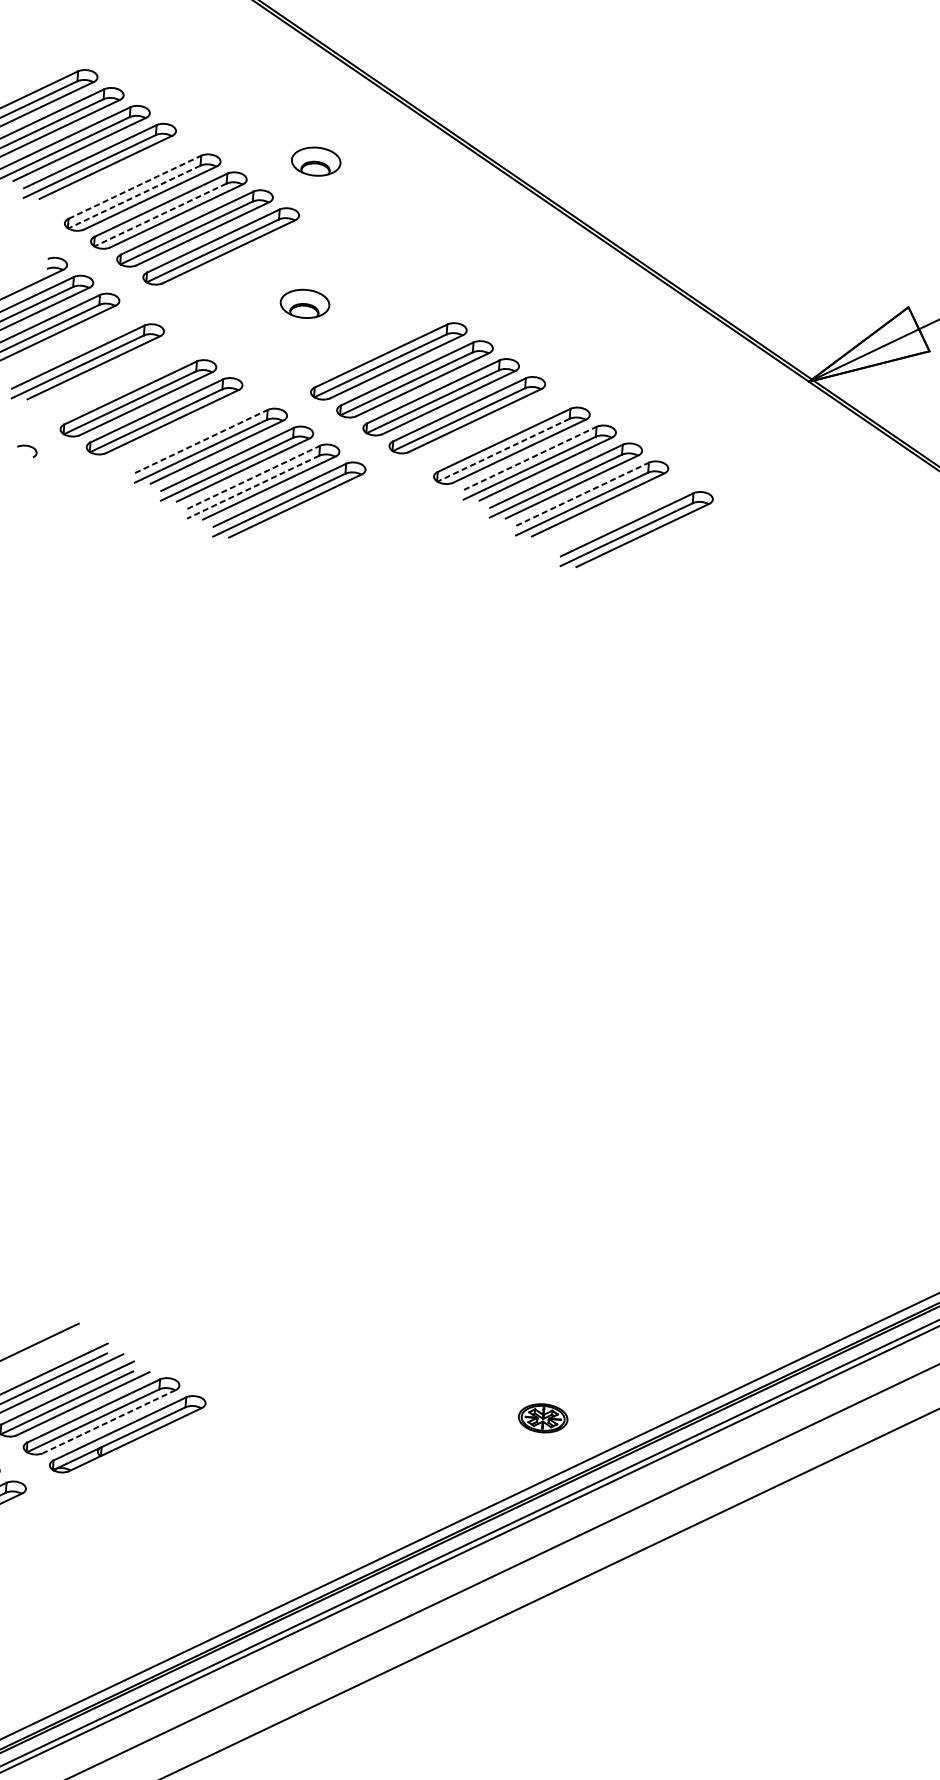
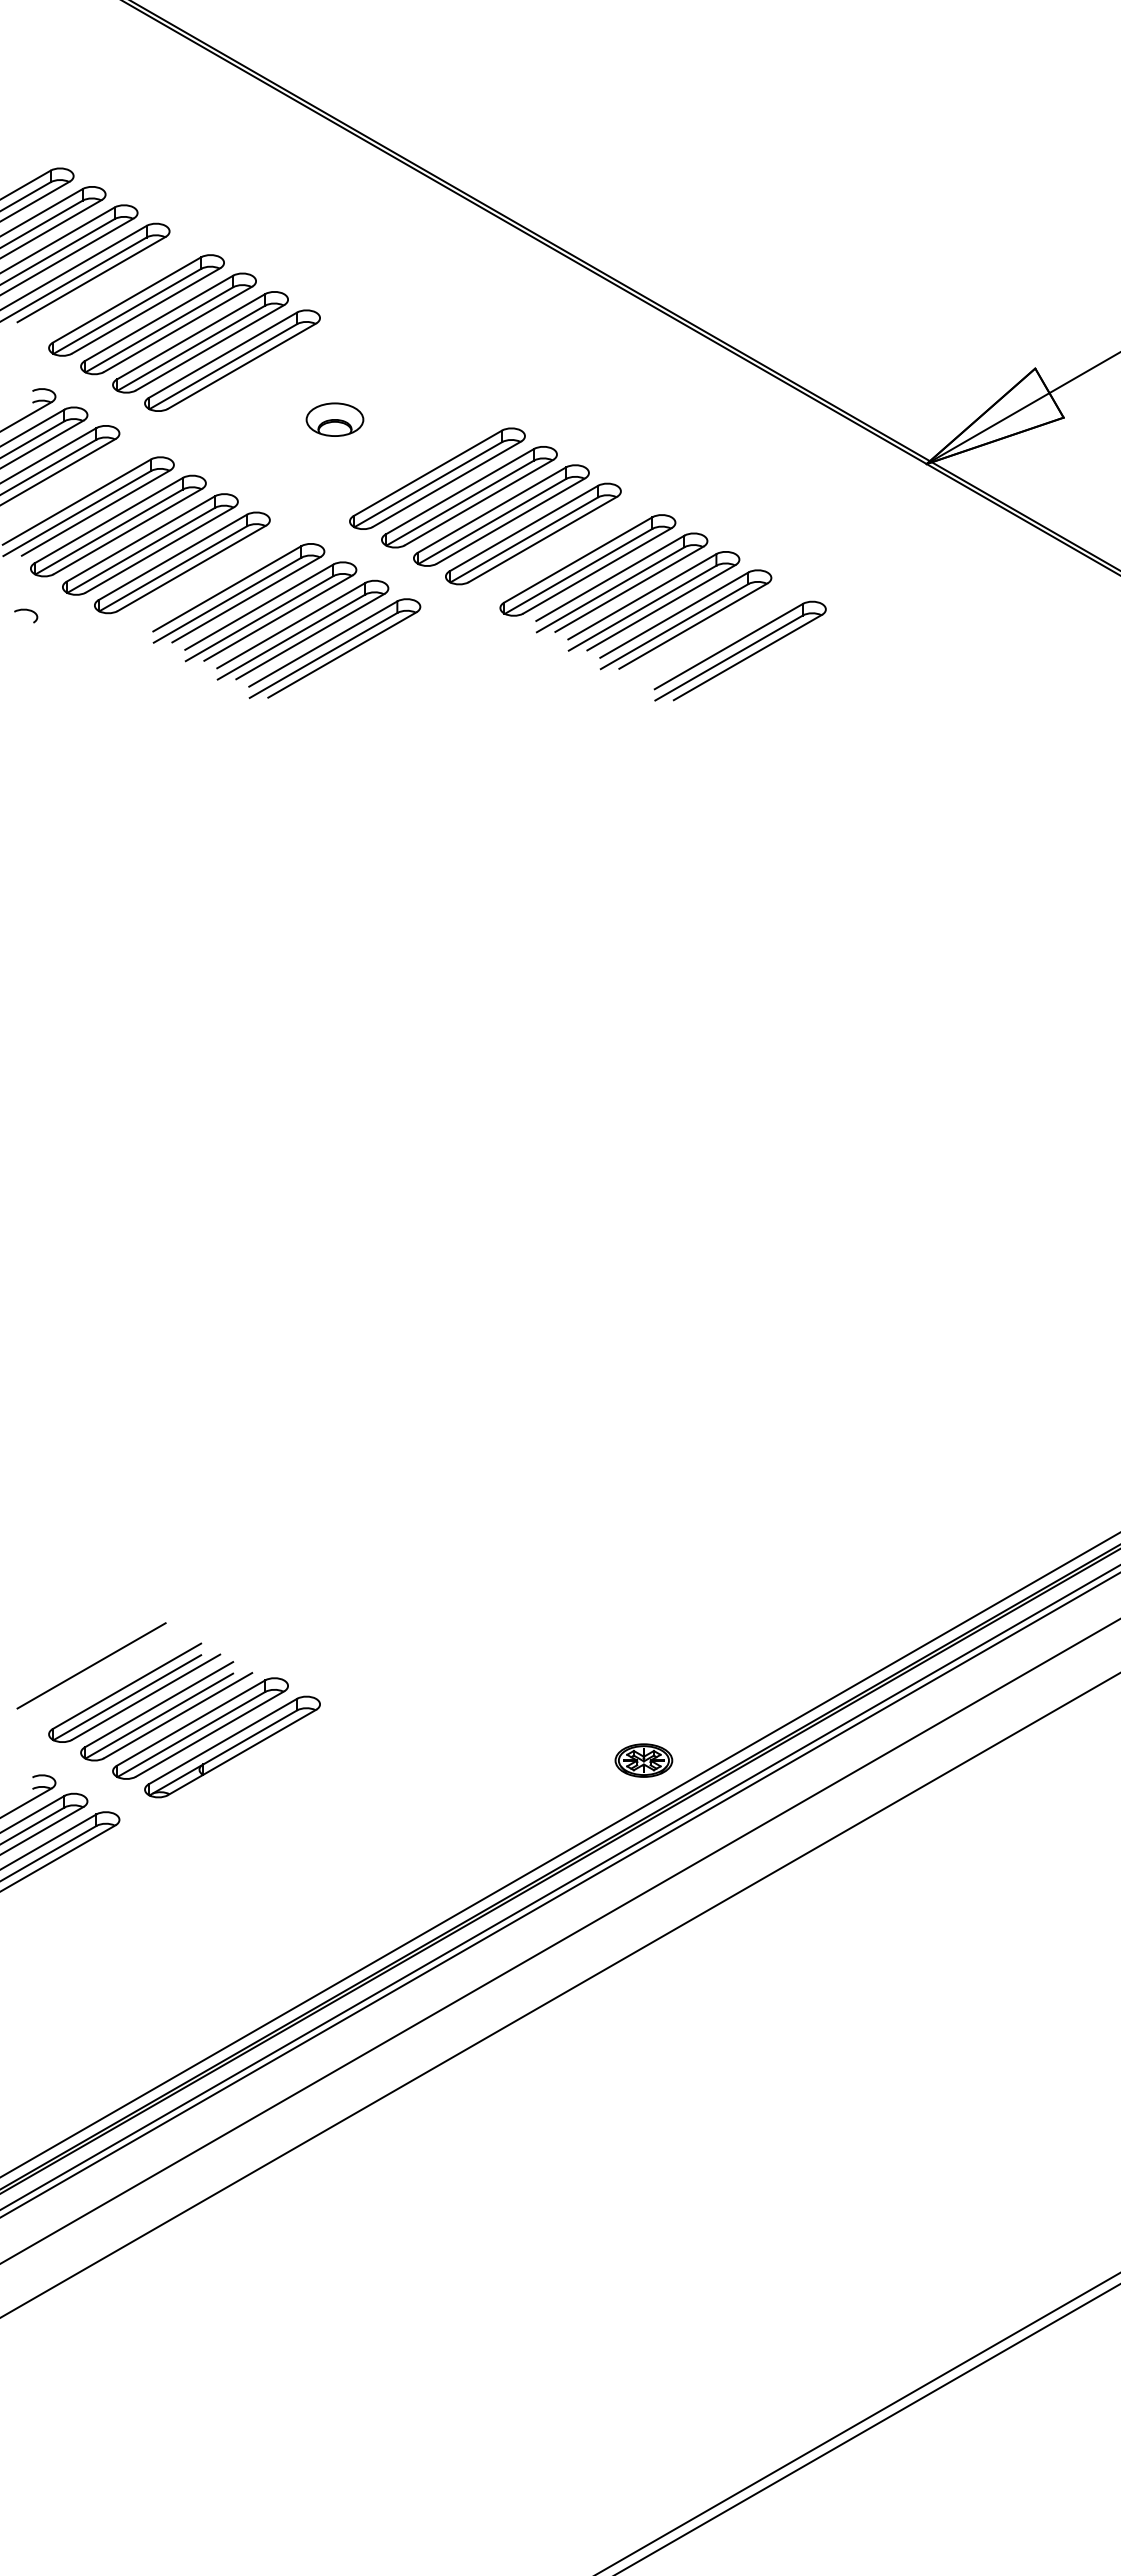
part: (315, 161) -> (334, 253), removed
line: (135, 186) -> (127, 299), dashed -> solid
line: (133, 197) -> (126, 311), dashed -> solid
line: (159, 215) -> (158, 330), dashed -> solid
part: (112, 379) -> (118, 525), added
line: (201, 441) -> (227, 588), dashed -> solid
line: (503, 450) -> (578, 571), dashed -> solid
line: (530, 458) -> (610, 578), dashed -> solid
line: (253, 477) -> (291, 625), dashed -> solid
line: (253, 487) -> (291, 637), dashed -> solid
line: (582, 493) -> (674, 614), dashed -> solid
part: (542, 1418) -> (643, 1760), moved
line: (108, 1421) -> (209, 1734), dashed -> solid

